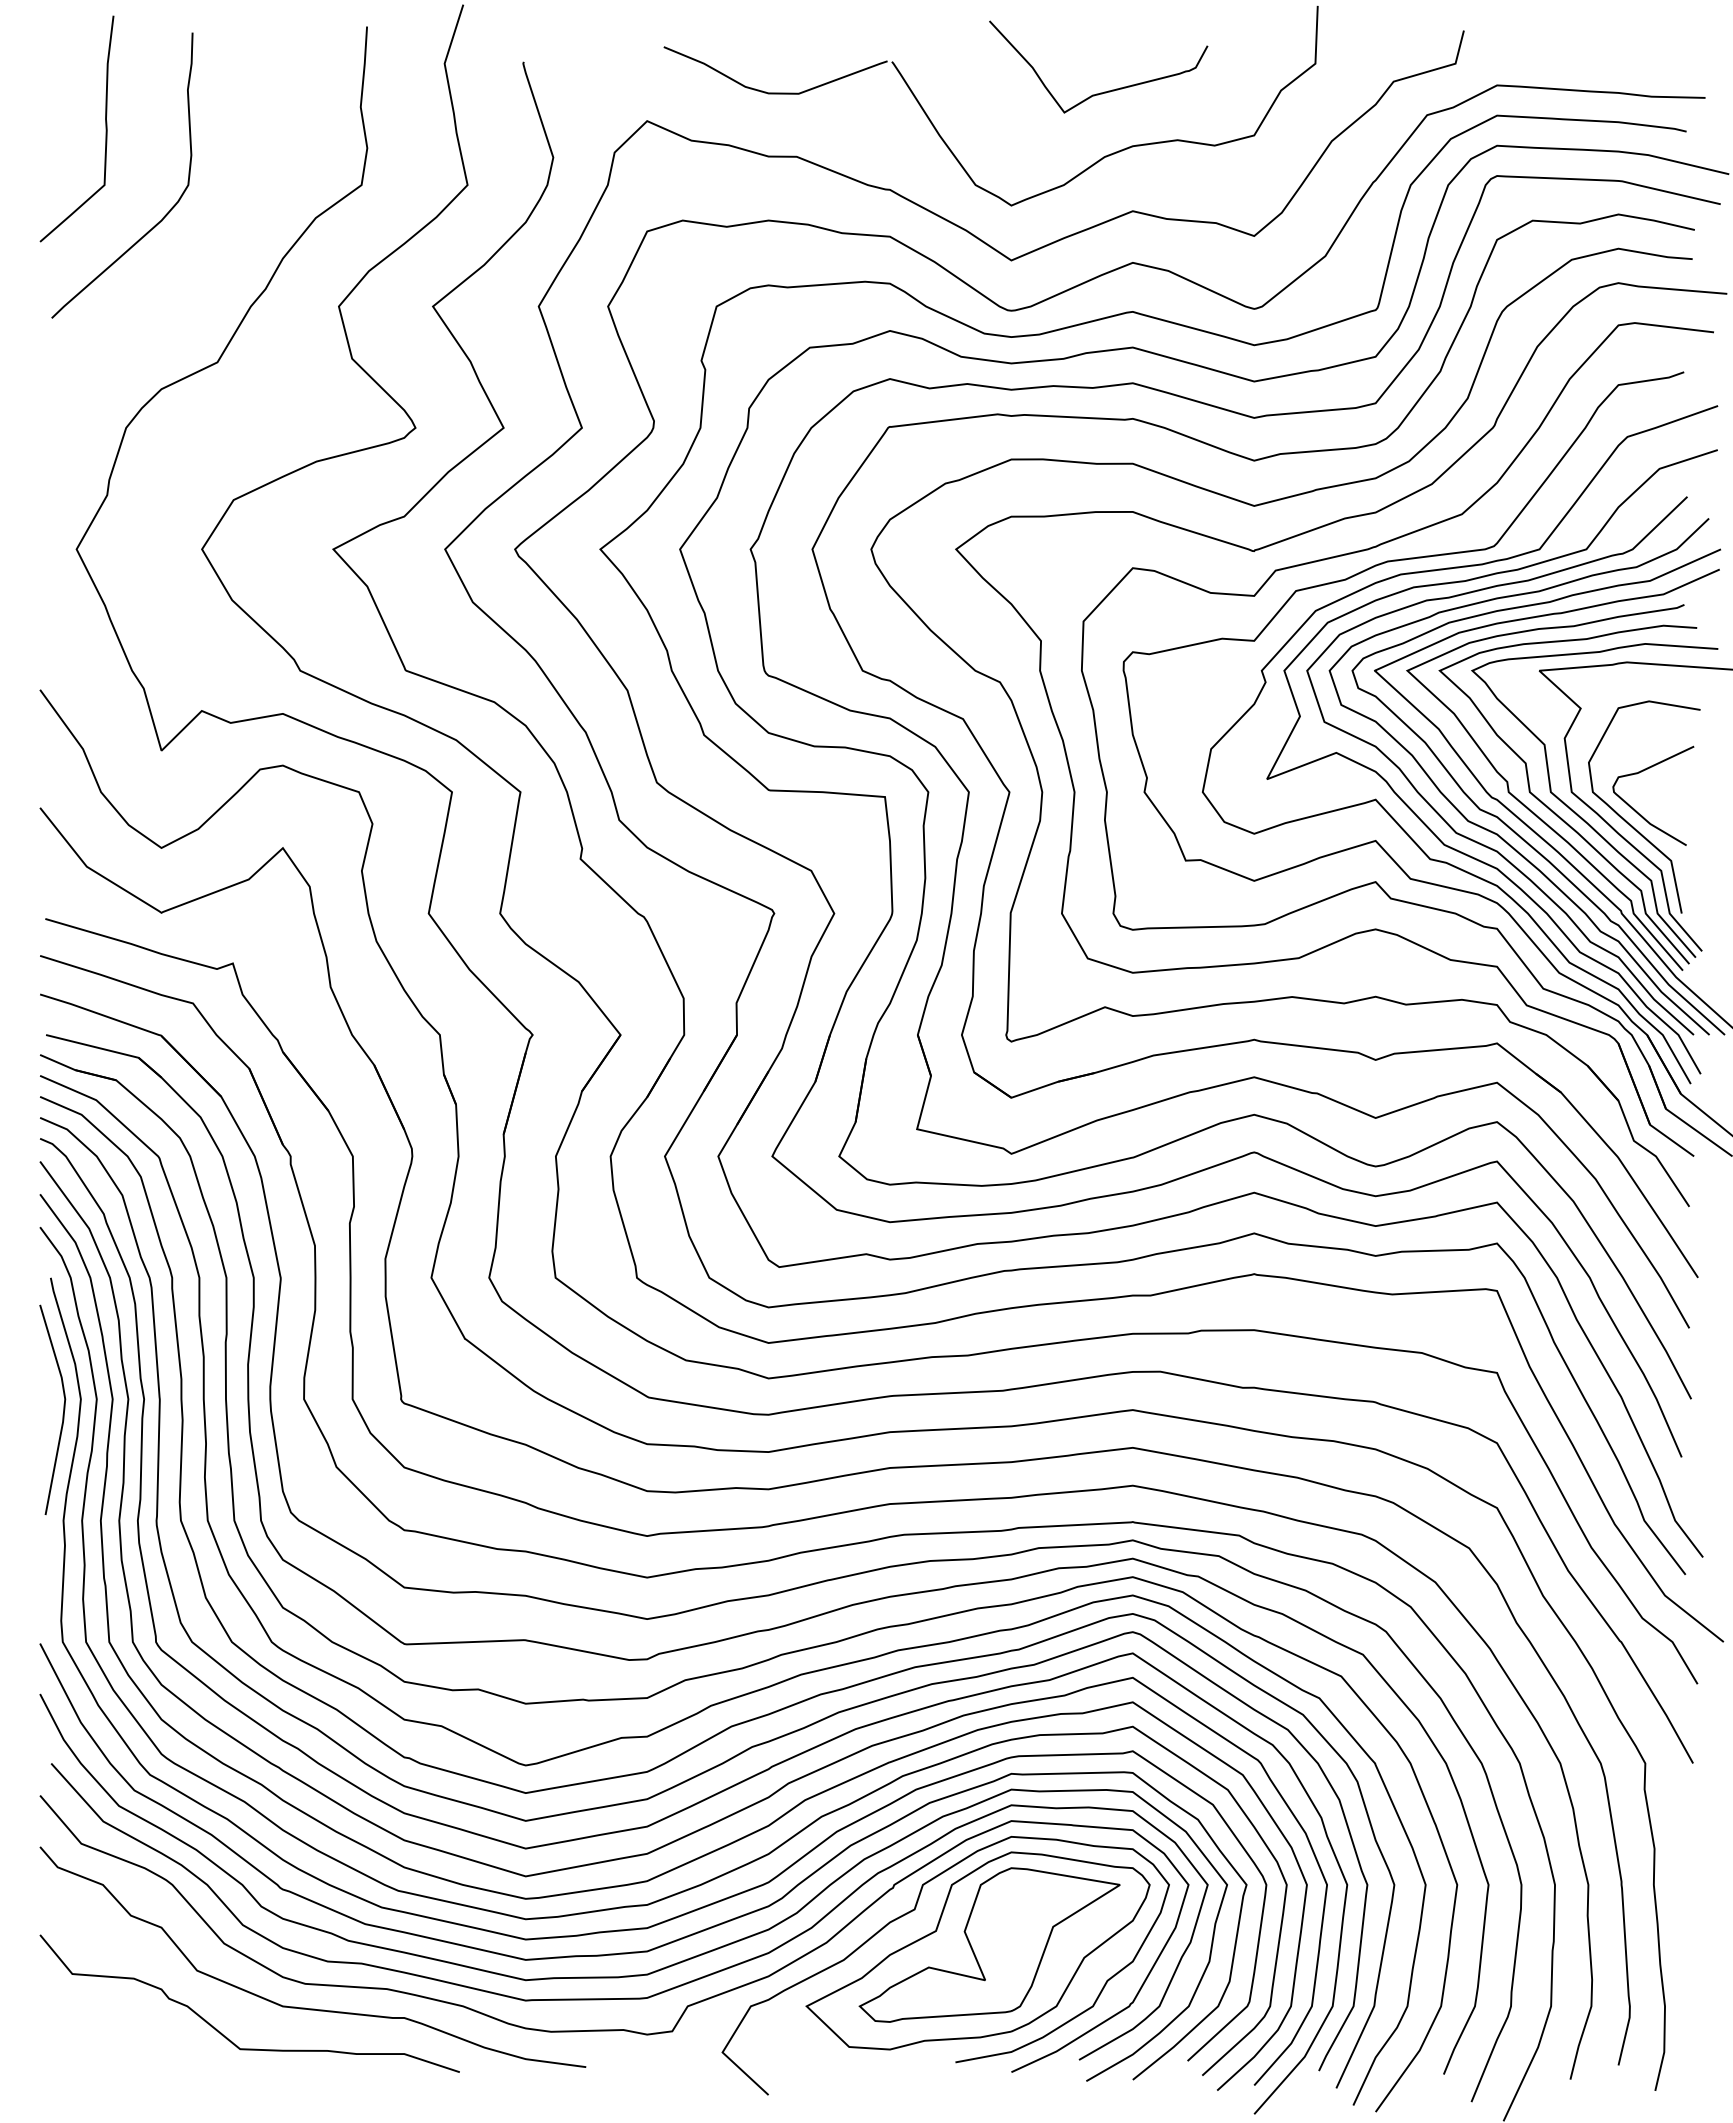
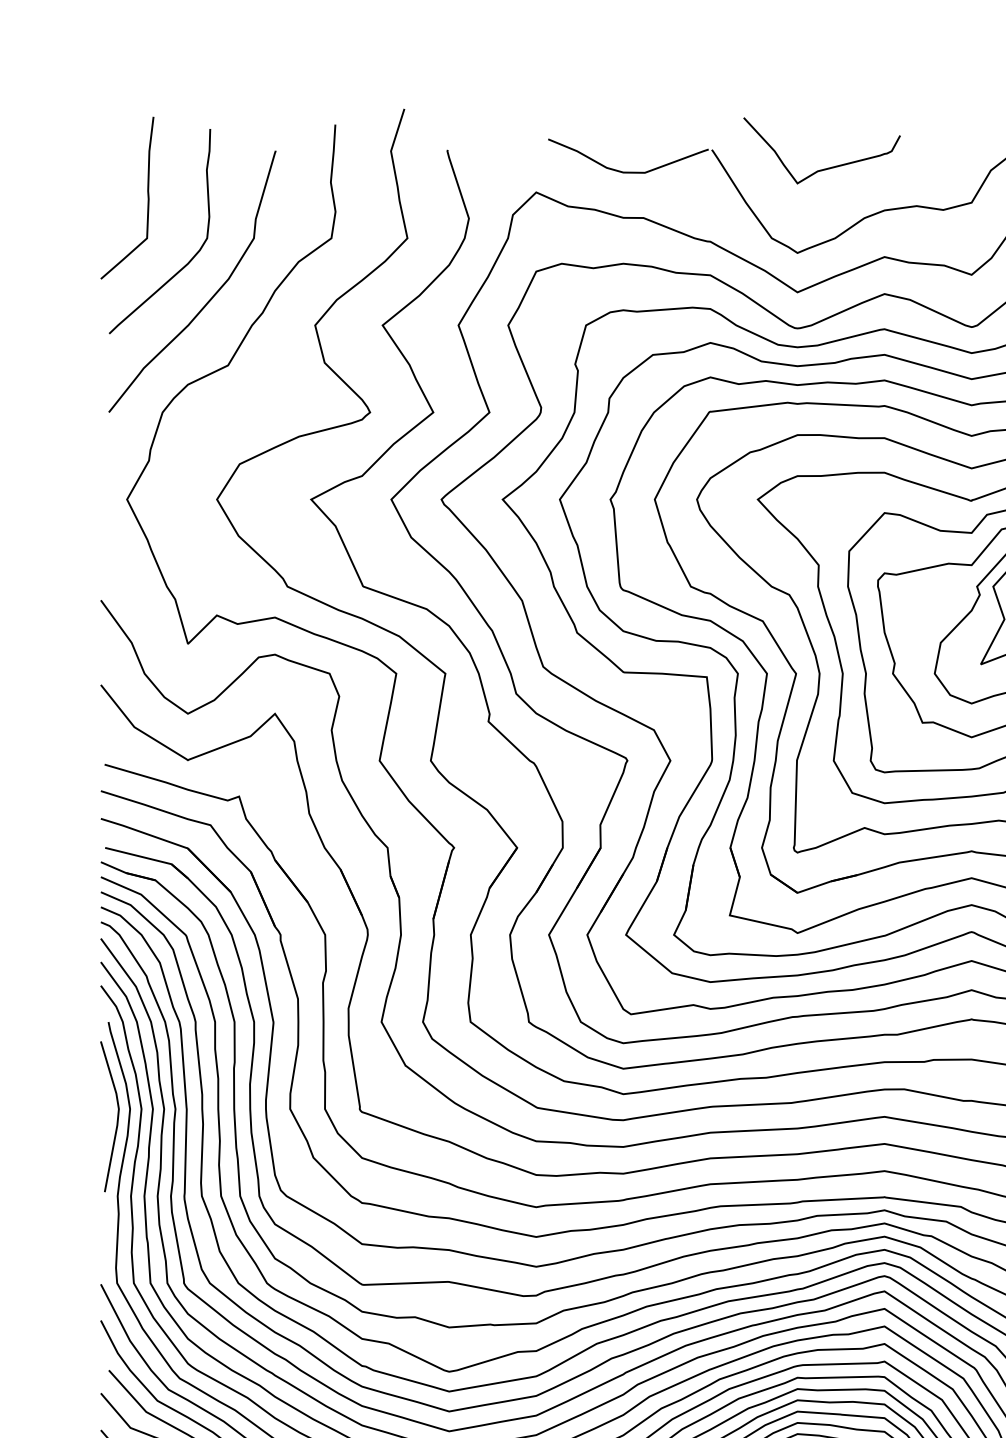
curve: (1104, 91) -> (826, 168), moved
curve: (192, 269) -> (210, 298), added

